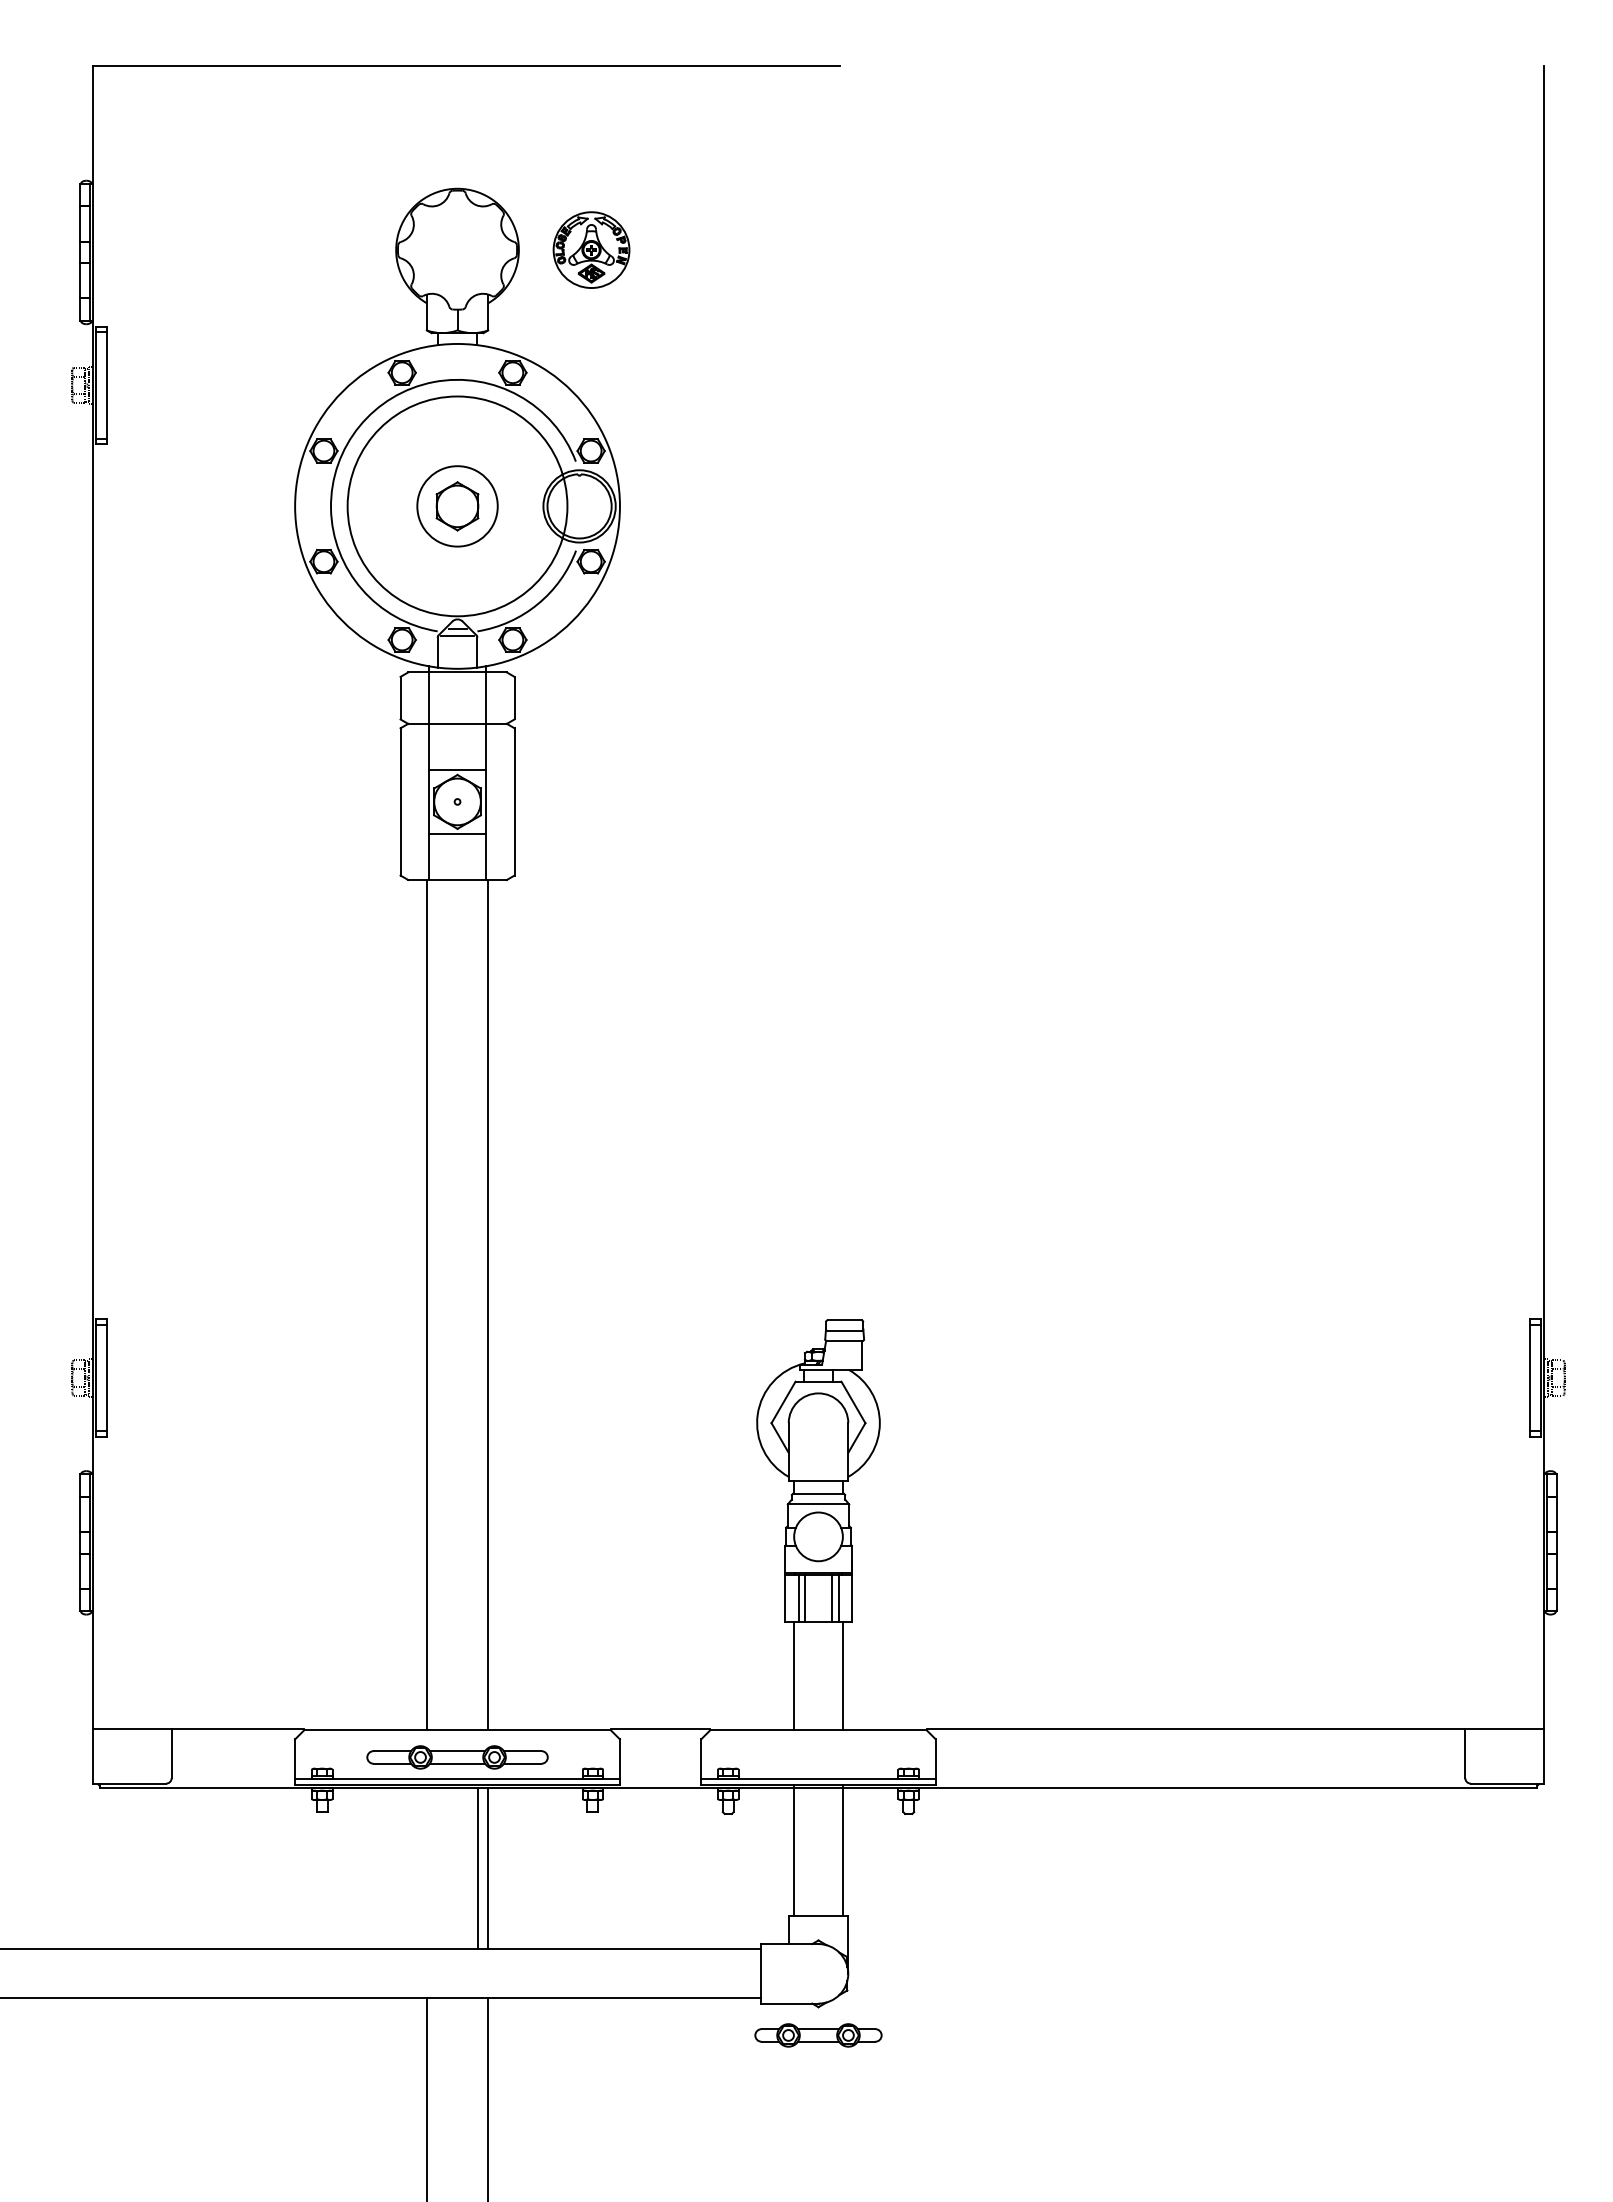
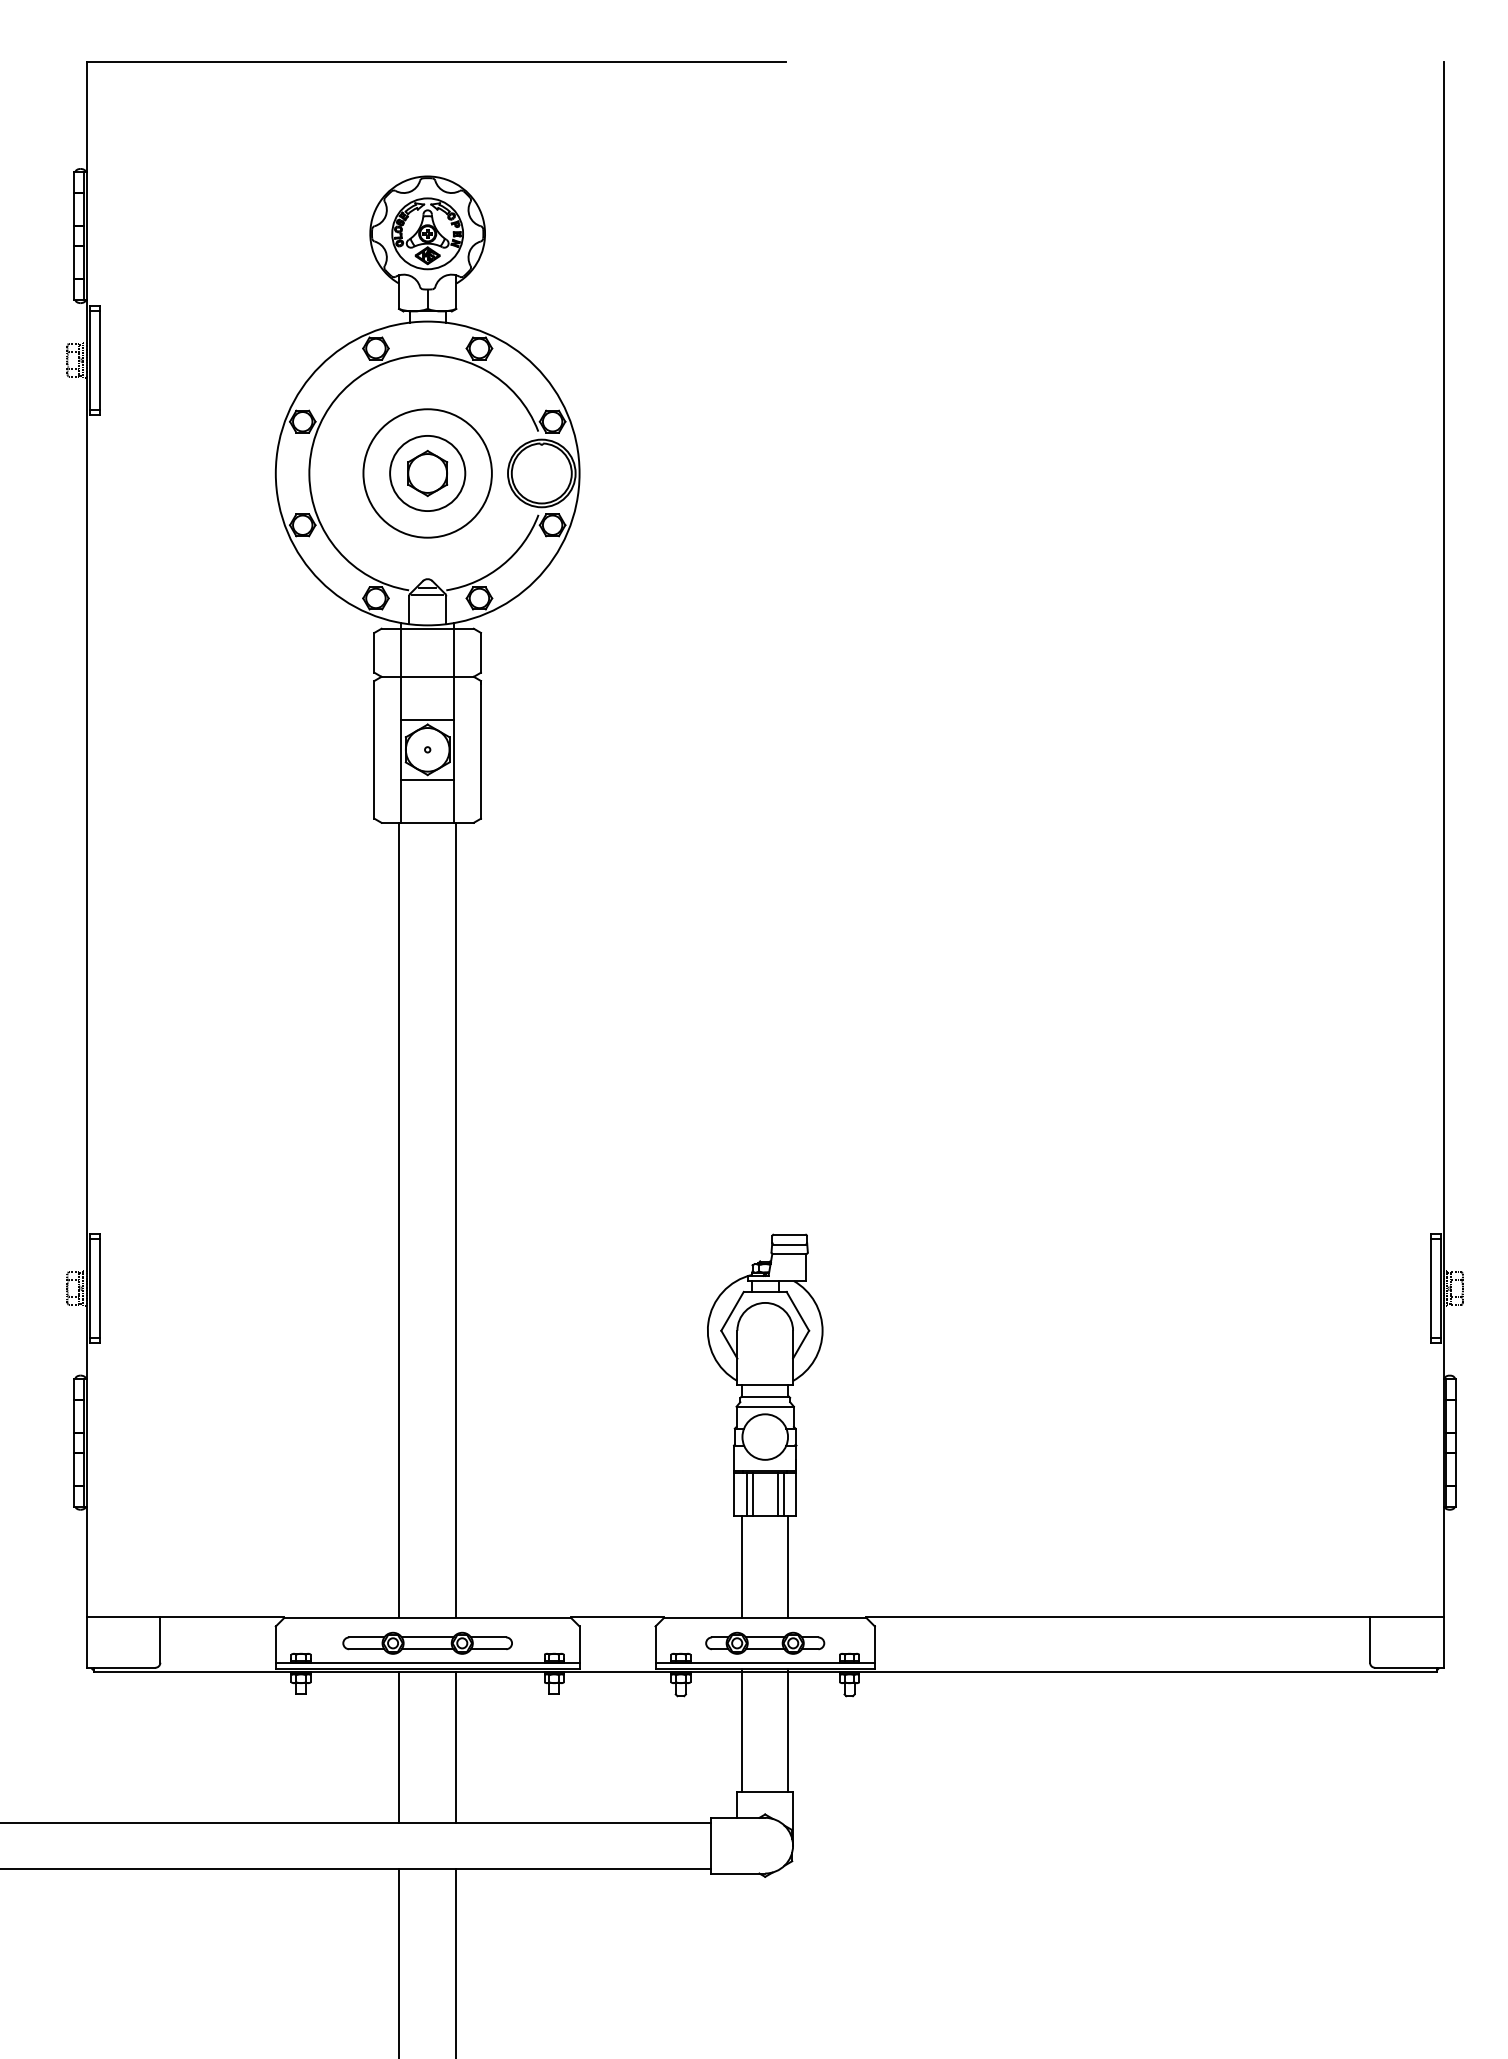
part: (591, 249) -> (427, 233), moved
circle: (457, 506) -> (427, 473), size x0.62
line: (477, 1868) -> (398, 1747), moved
part: (818, 2035) -> (765, 1643), moved

